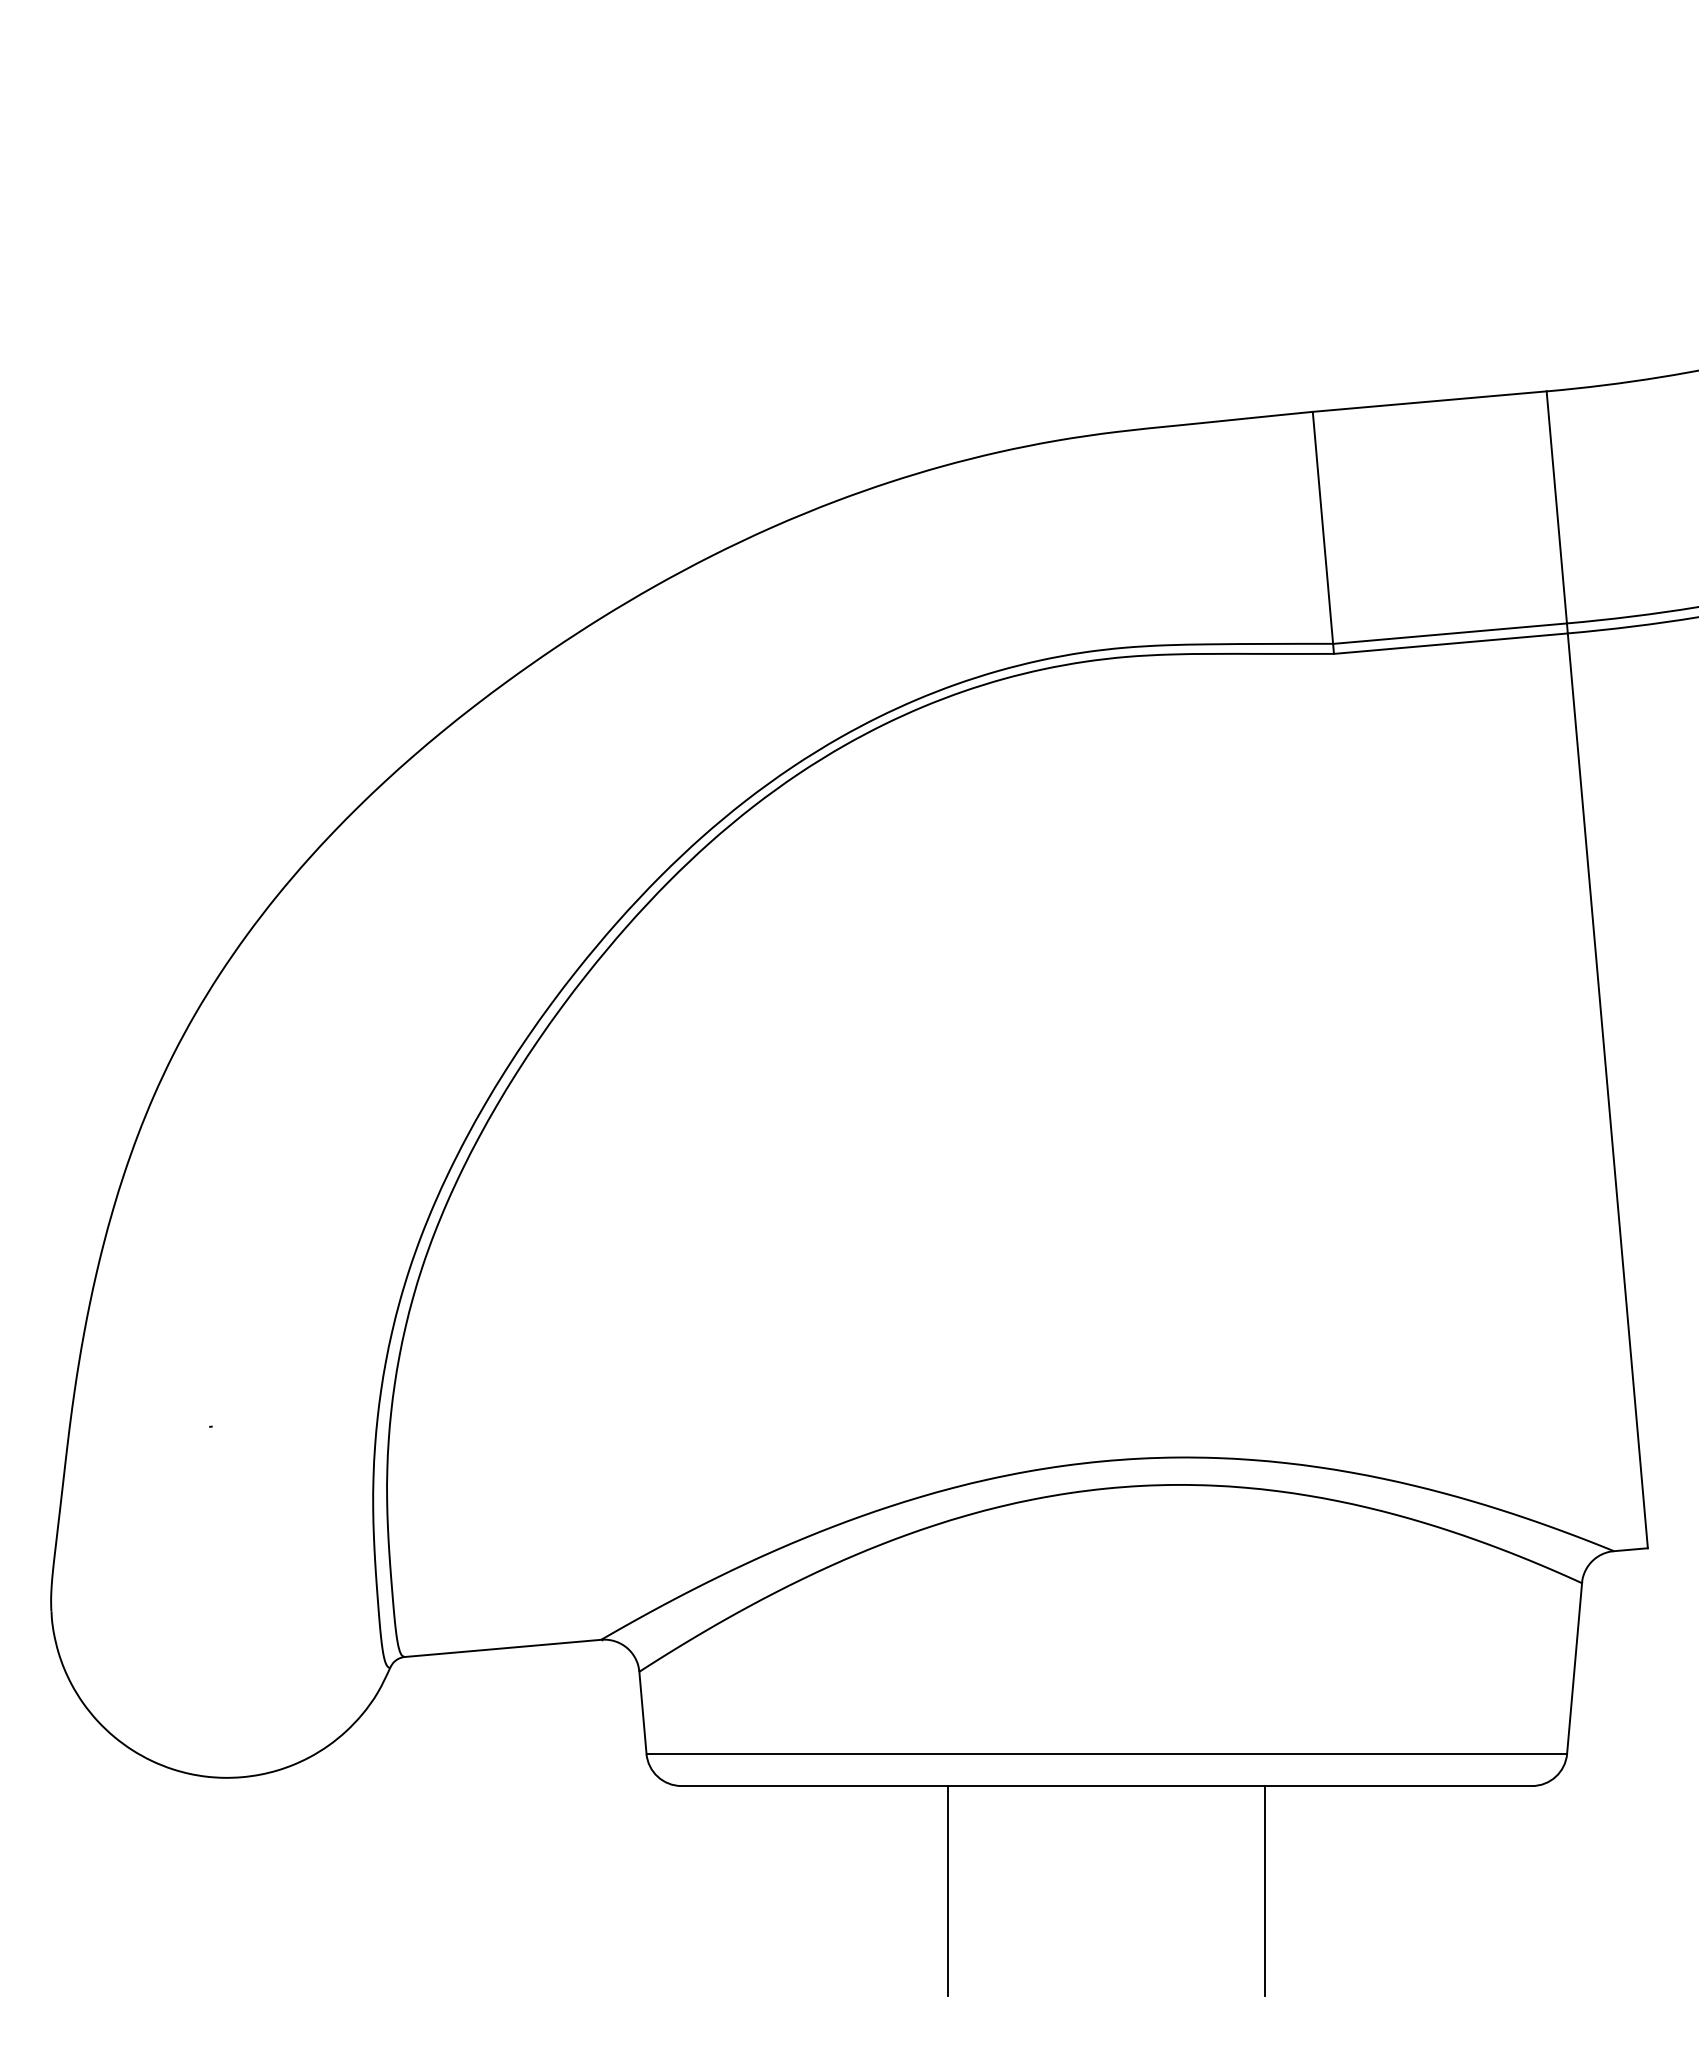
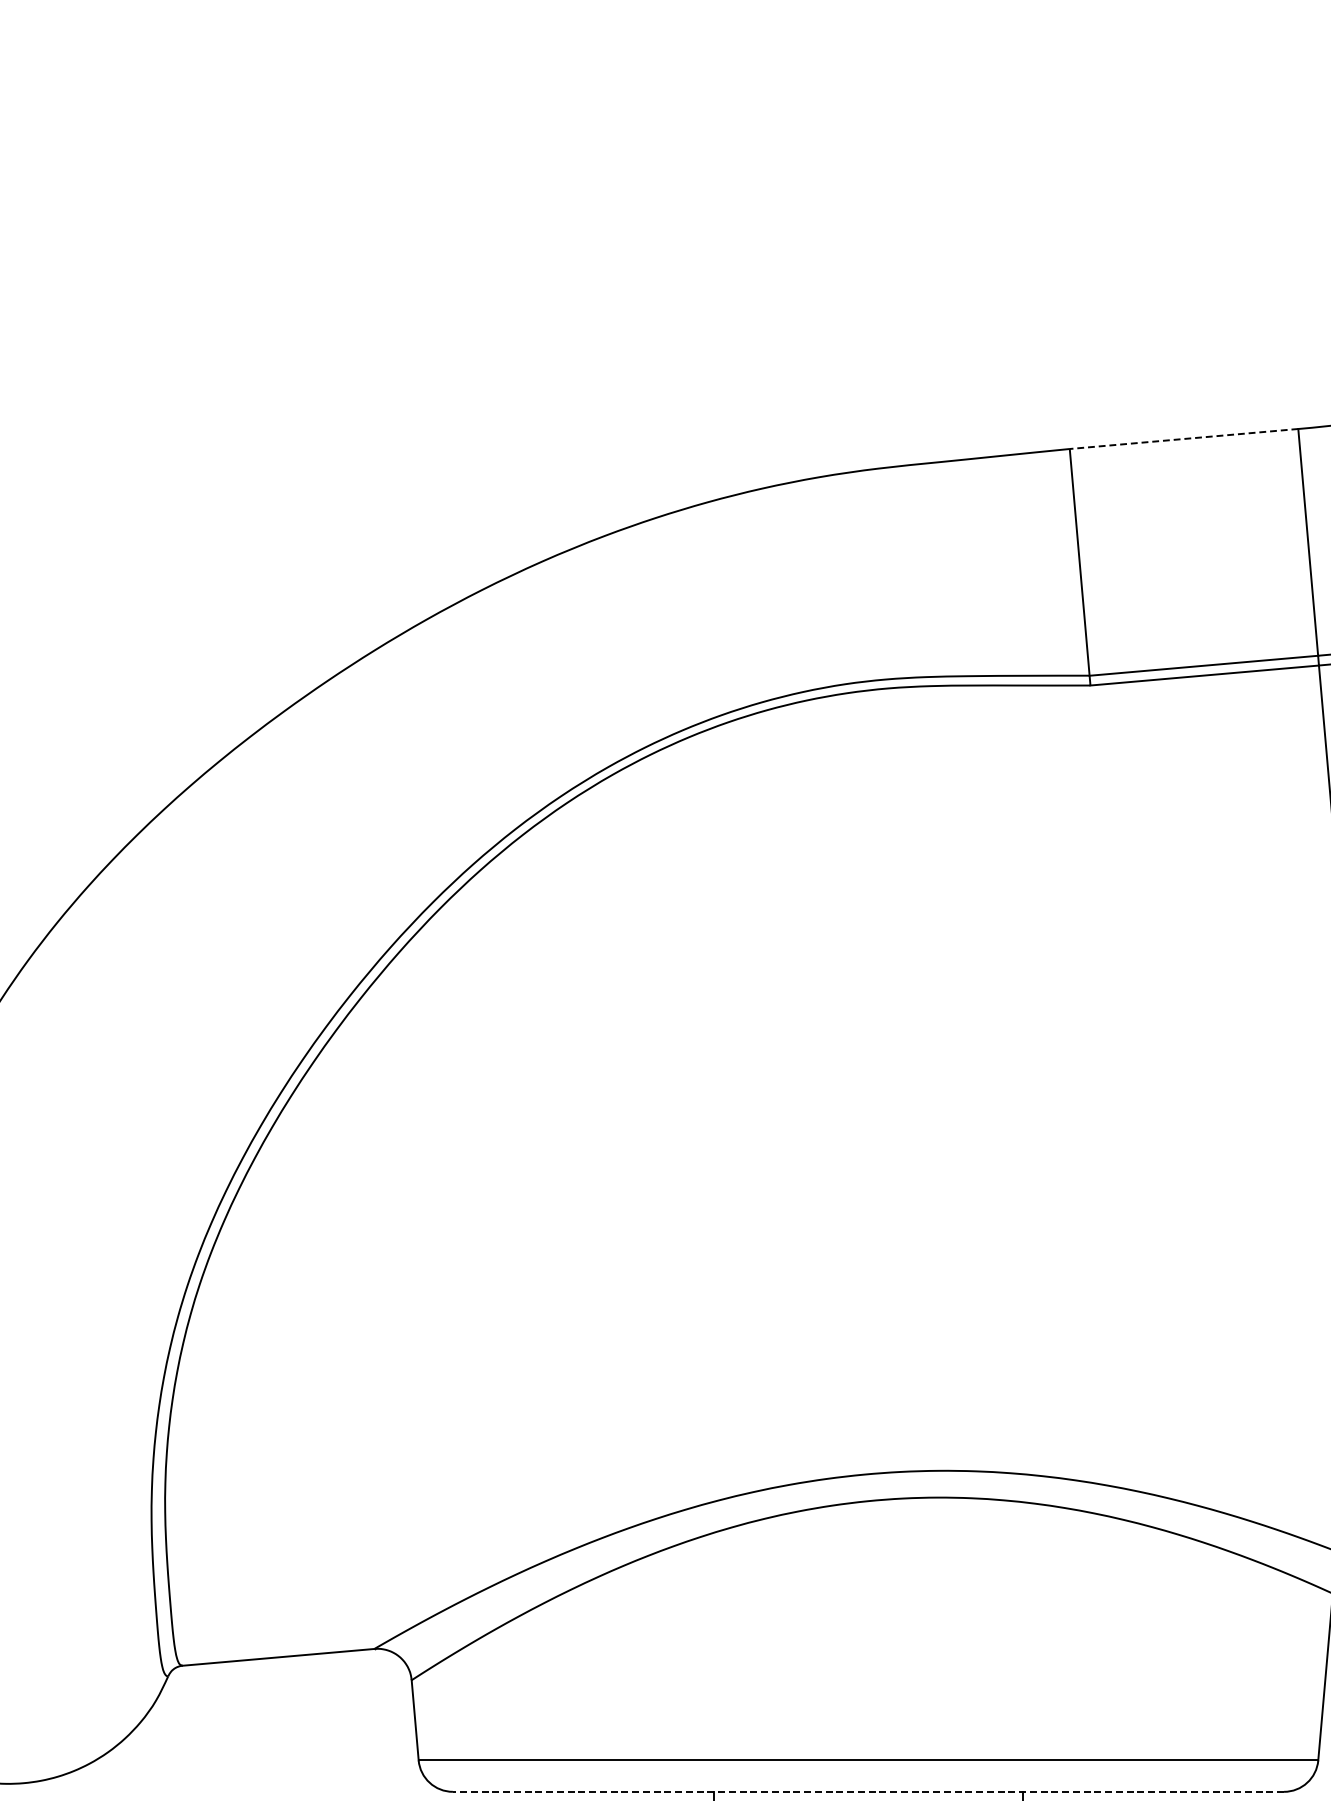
line: (1429, 401) -> (1183, 438), solid -> dashed
line: (1106, 1786) -> (868, 1792), solid -> dashed

